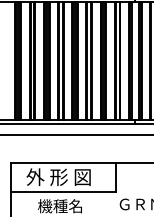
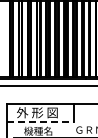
line: (63, 192) -> (40, 122), solid -> dashed

